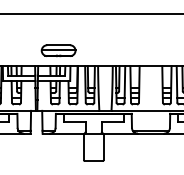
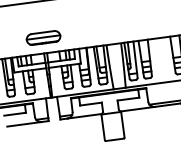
part: (58, 50) -> (43, 37), moved

